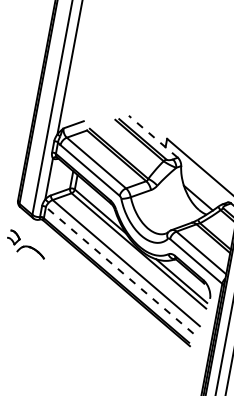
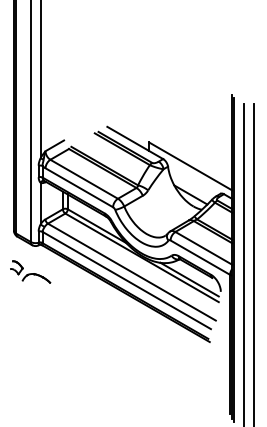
line: (152, 136) -> (134, 142), dashed -> solid
line: (119, 270) -> (126, 280), dashed -> solid

